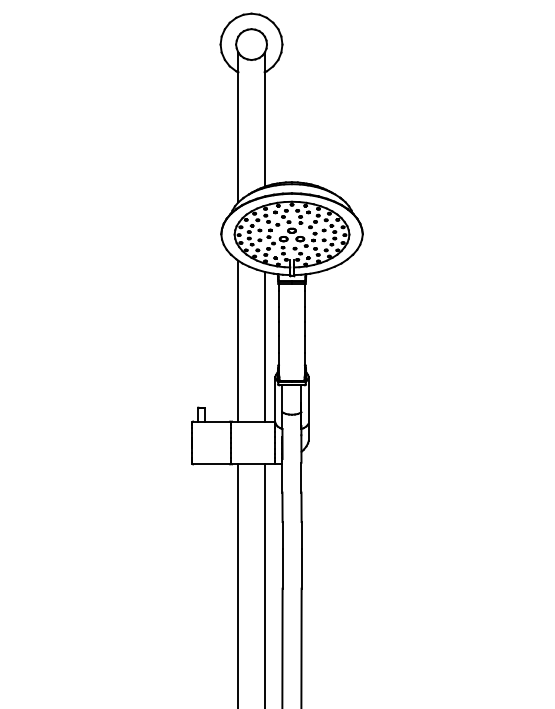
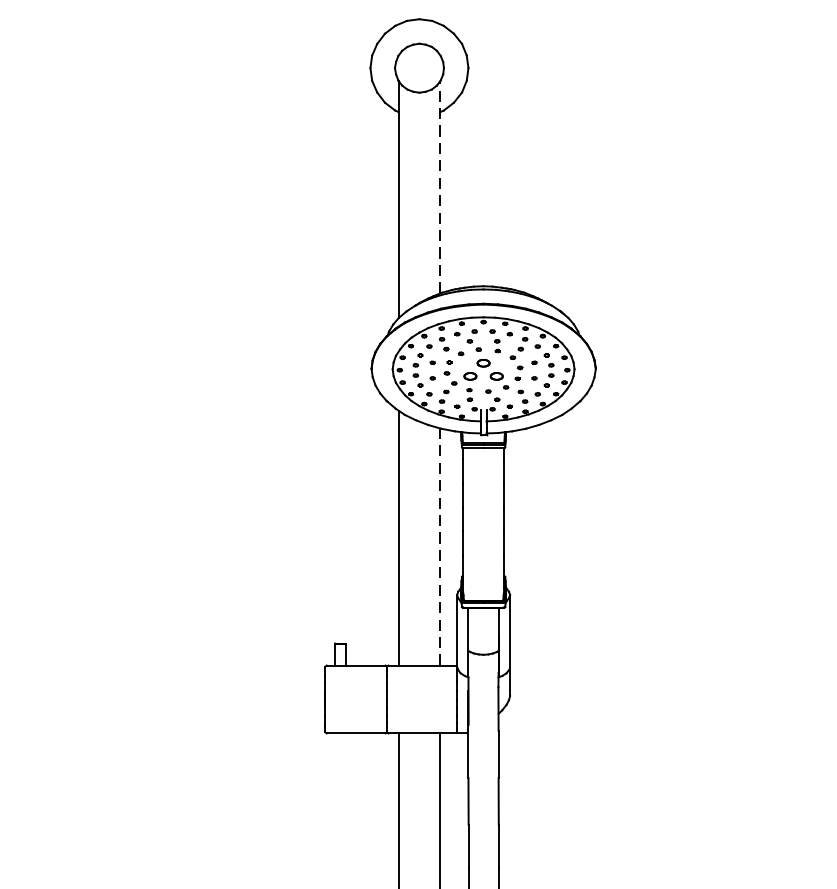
line: (264, 119) -> (439, 186), solid -> dashed
line: (264, 346) -> (439, 546), solid -> dashed

